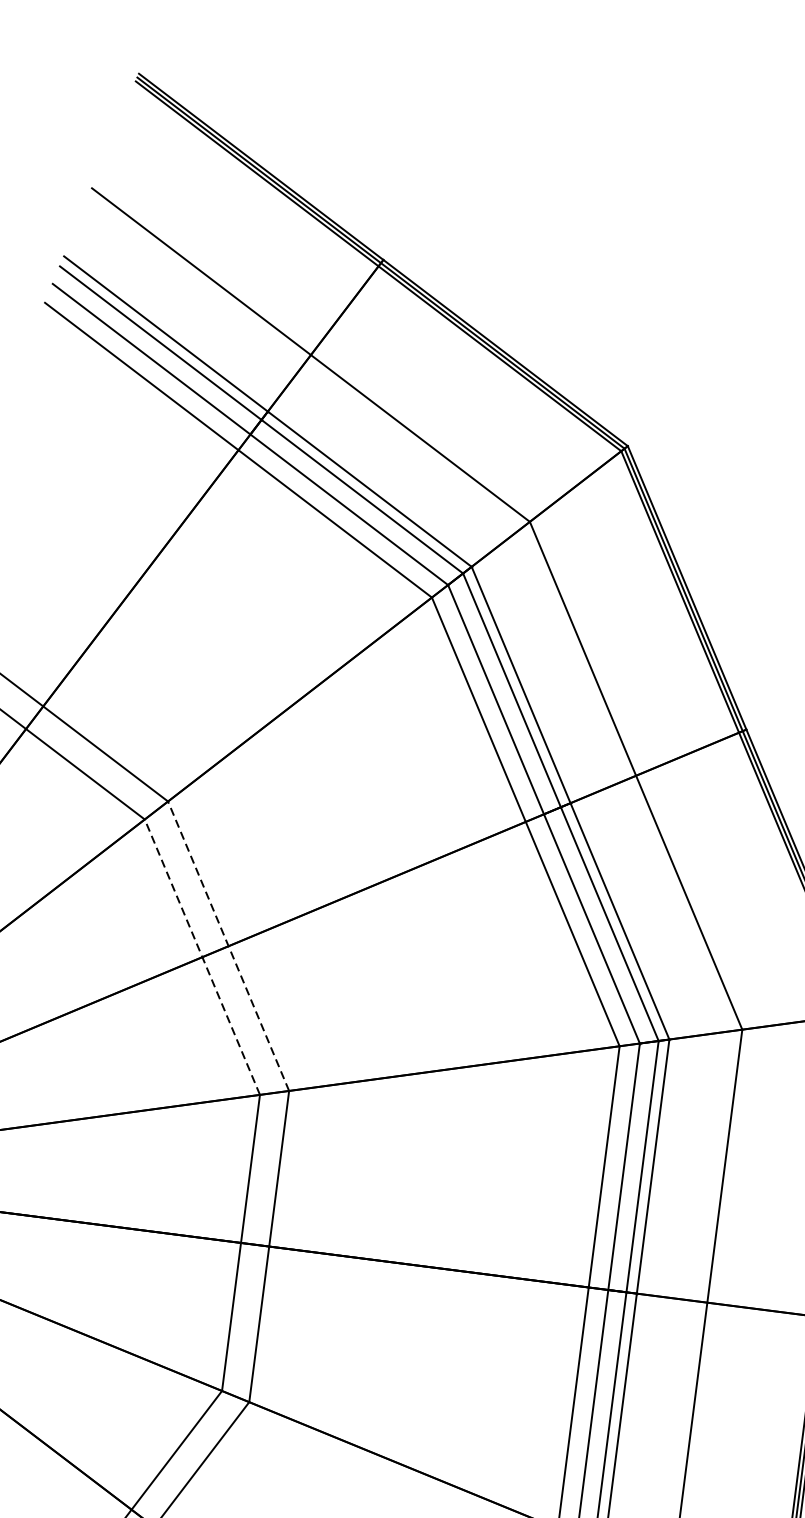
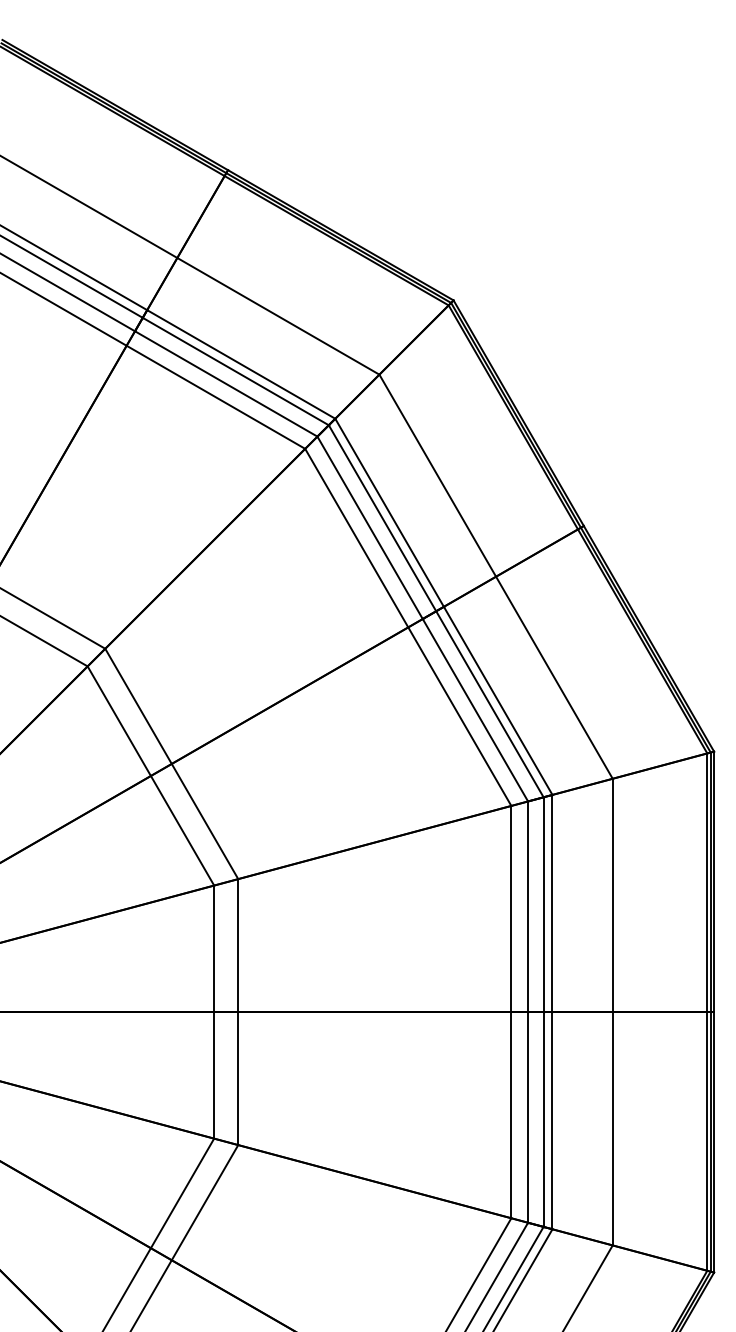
line: (228, 945) -> (171, 763), dashed -> solid
line: (201, 956) -> (150, 775), dashed -> solid

